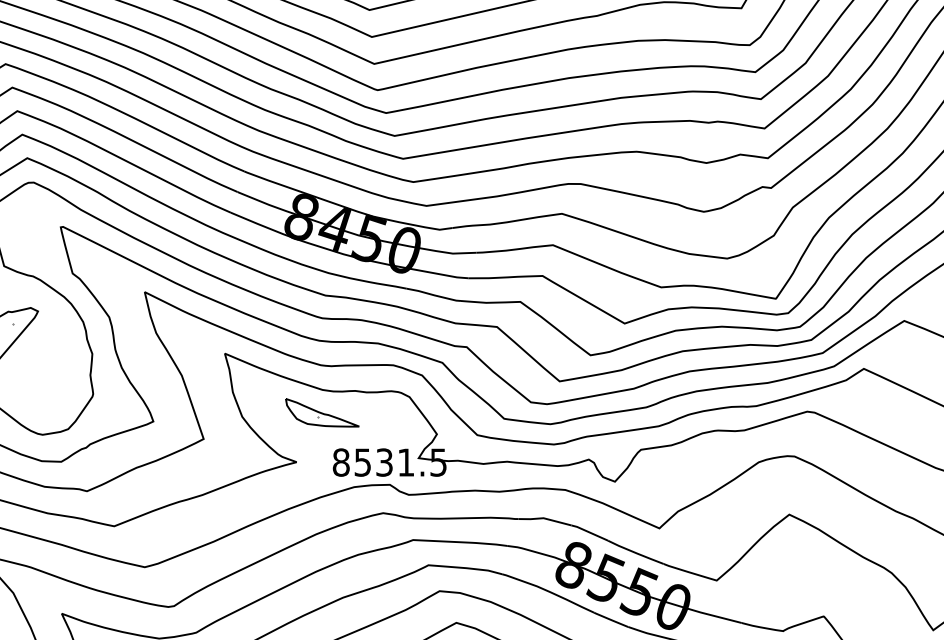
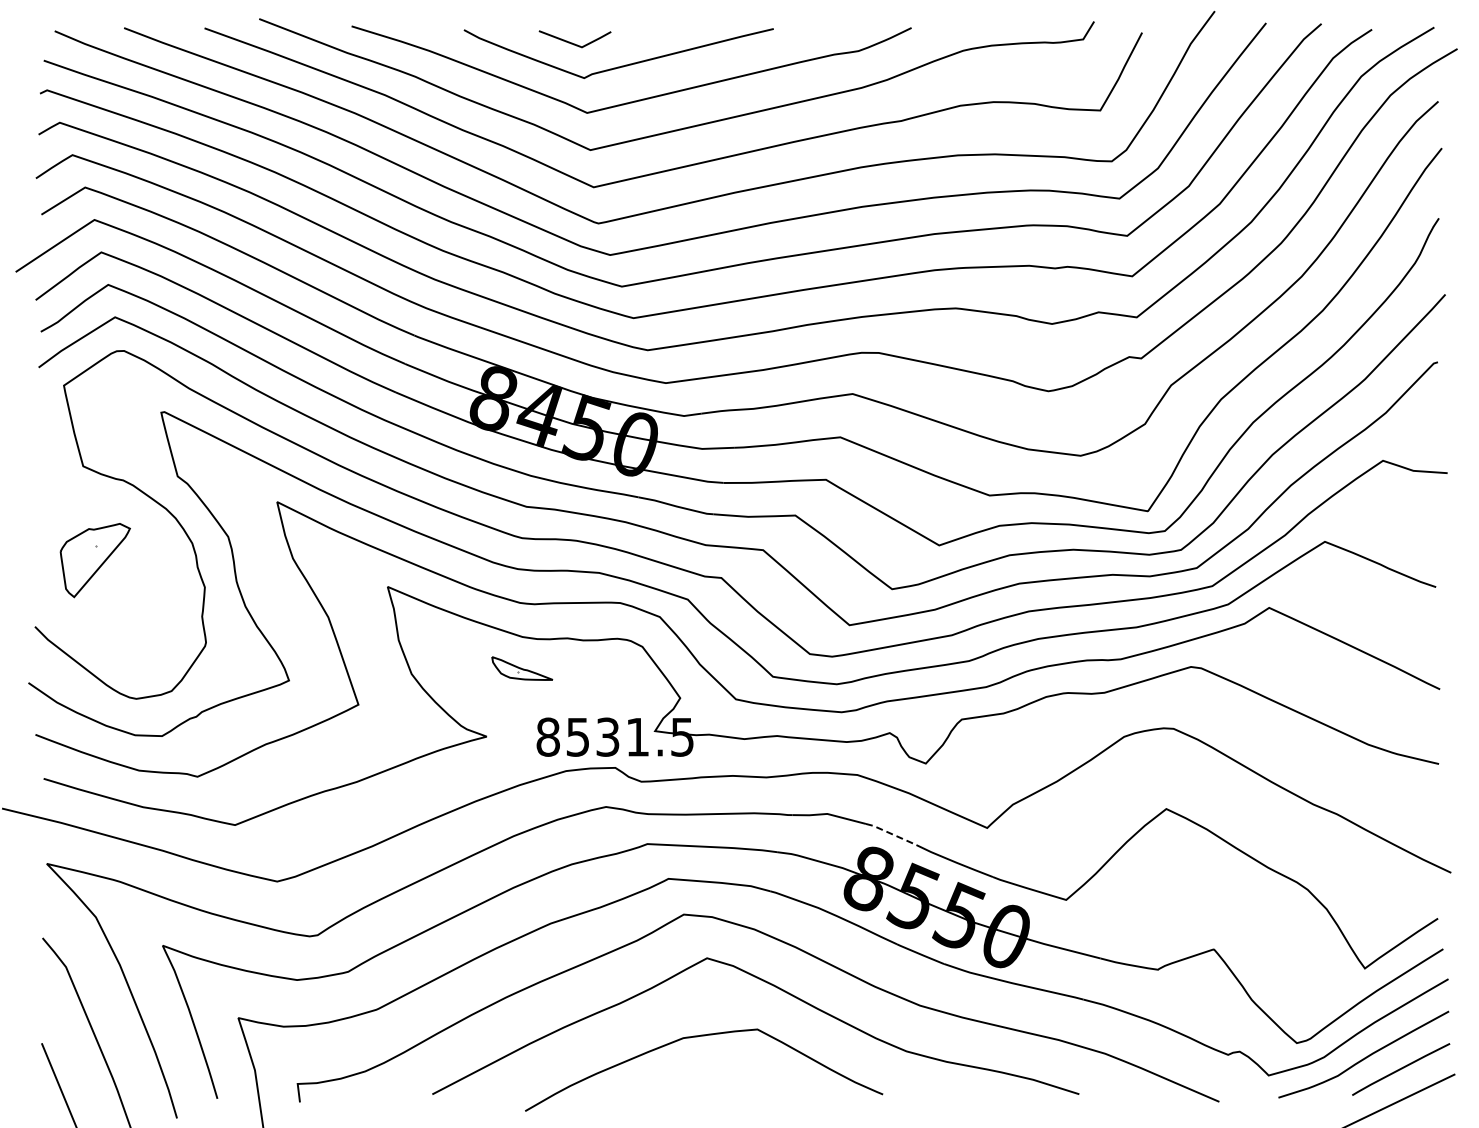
part: (322, 412) -> (522, 668), size x0.6
line: (590, 532) -> (891, 833), solid -> dashed

